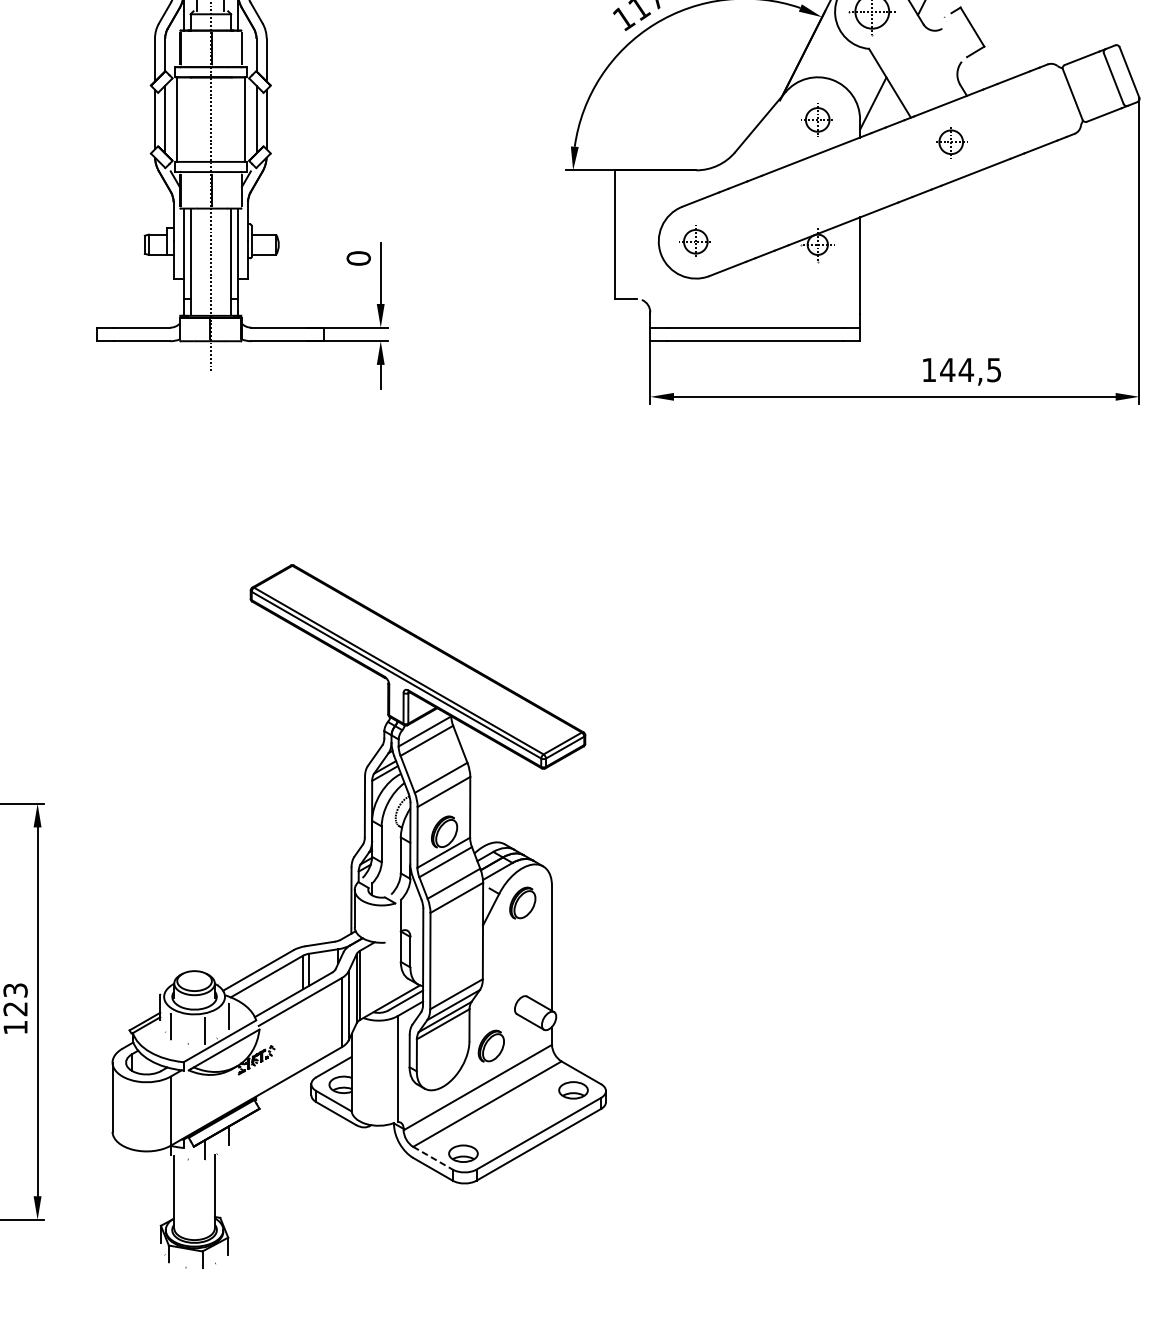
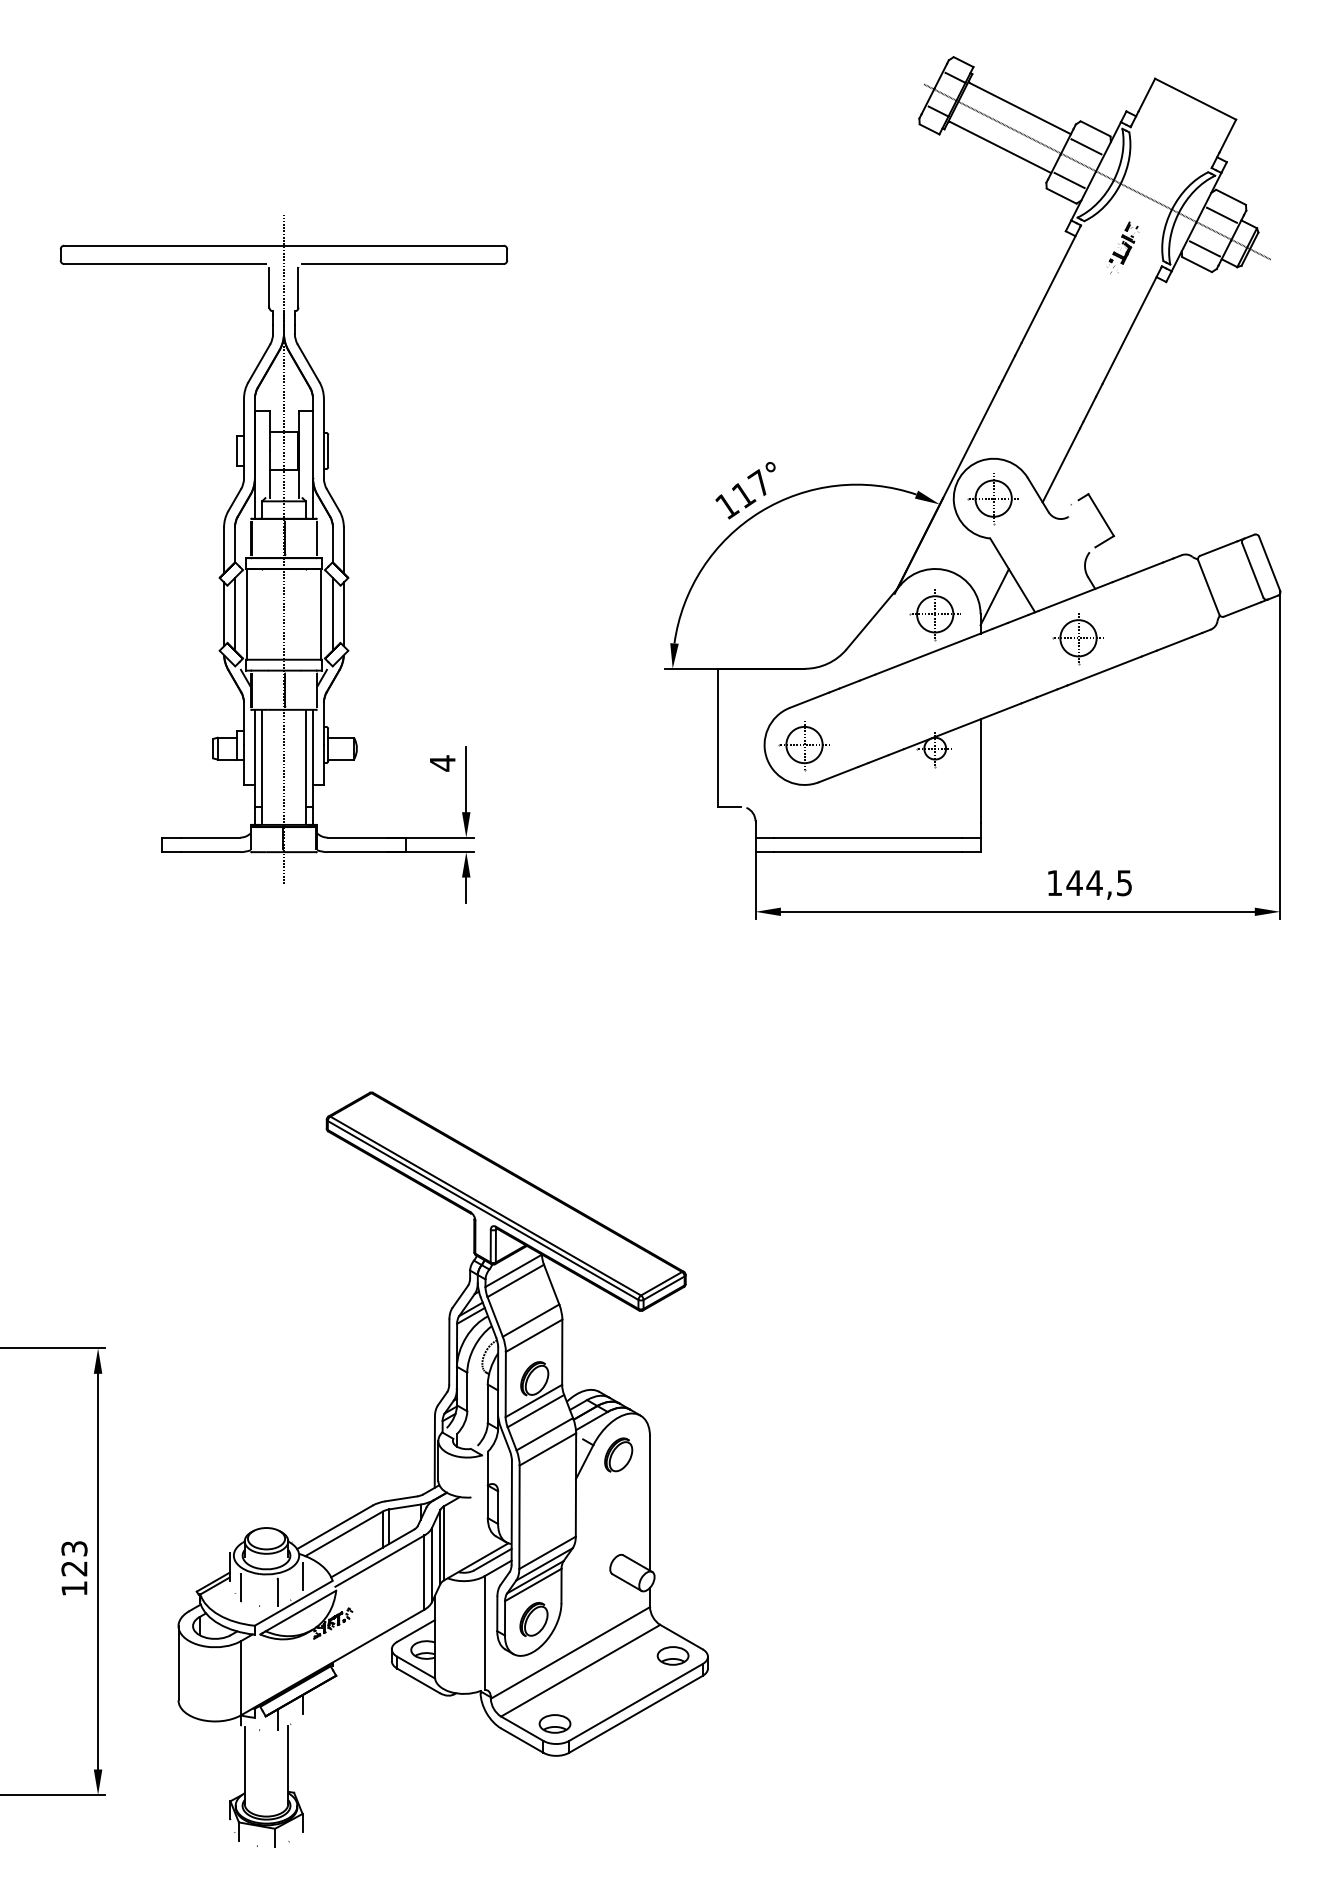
part: (817, 120) -> (934, 615), size x1.43
part: (950, 143) -> (1077, 639), size x1.43
part: (695, 242) -> (803, 746), size x1.43
text: (358, 258) -> (442, 763), 0 -> 4
part: (490, 1046) -> (533, 1619), moved
line: (433, 1158) -> (522, 1729), dashed -> solid

